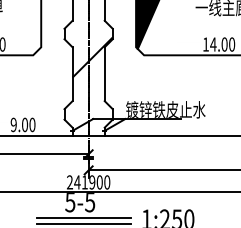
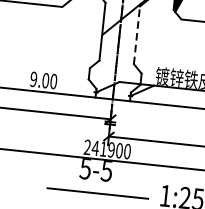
line: (104, 74) -> (136, 35), solid -> dashed
line: (83, 217) -> (98, 186), removed

